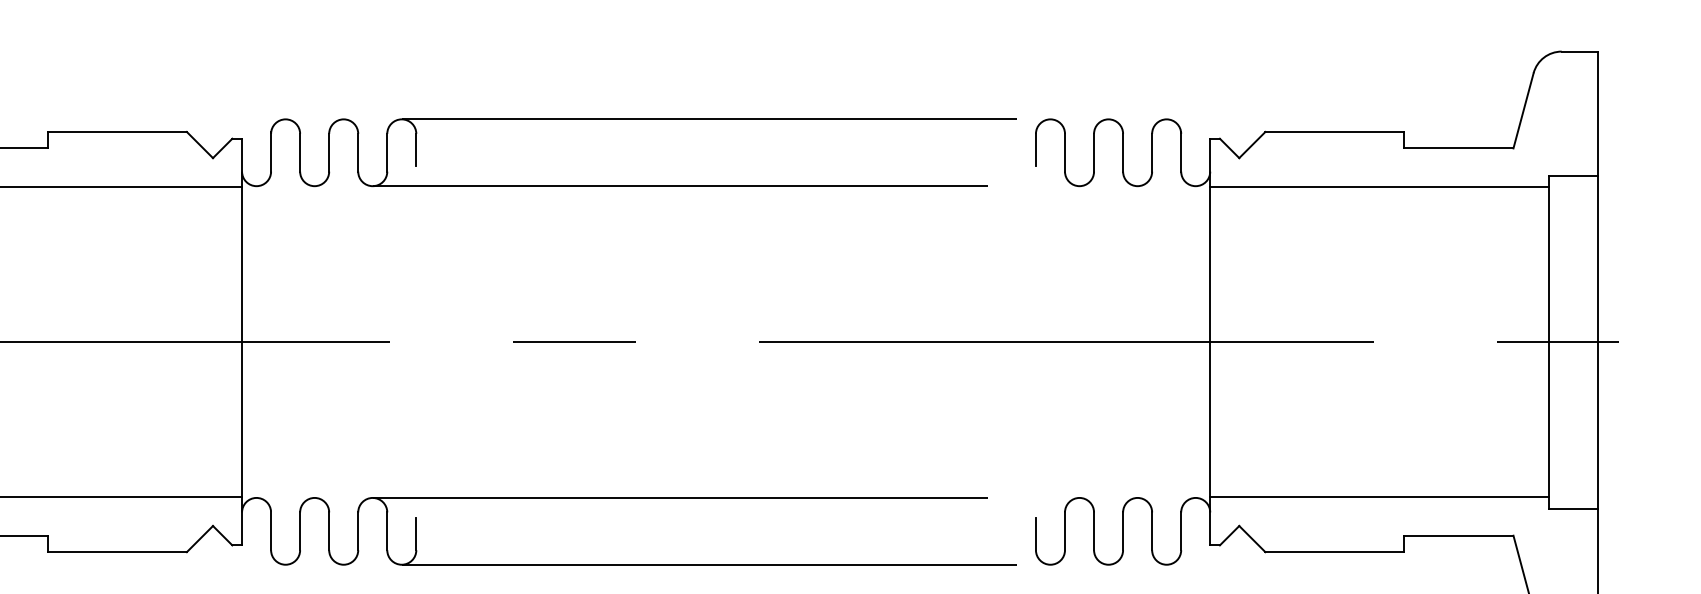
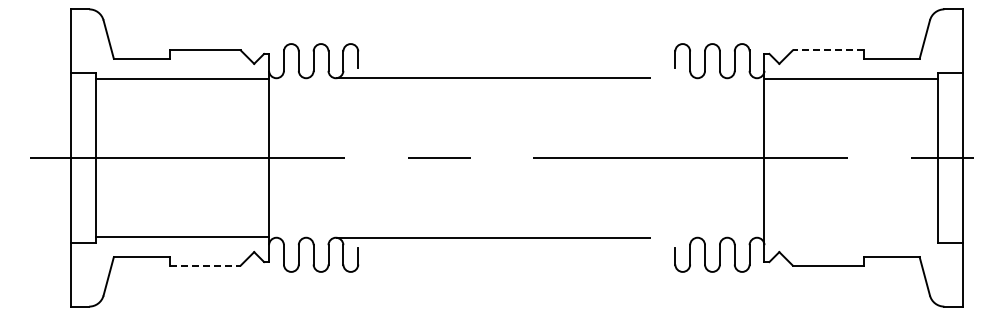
line: (725, 120) -> (516, 44), removed
line: (1333, 131) -> (827, 50), solid -> dashed
line: (1378, 497) -> (850, 237), removed
line: (117, 552) -> (205, 265), solid -> dashed
line: (725, 563) -> (516, 271), removed

